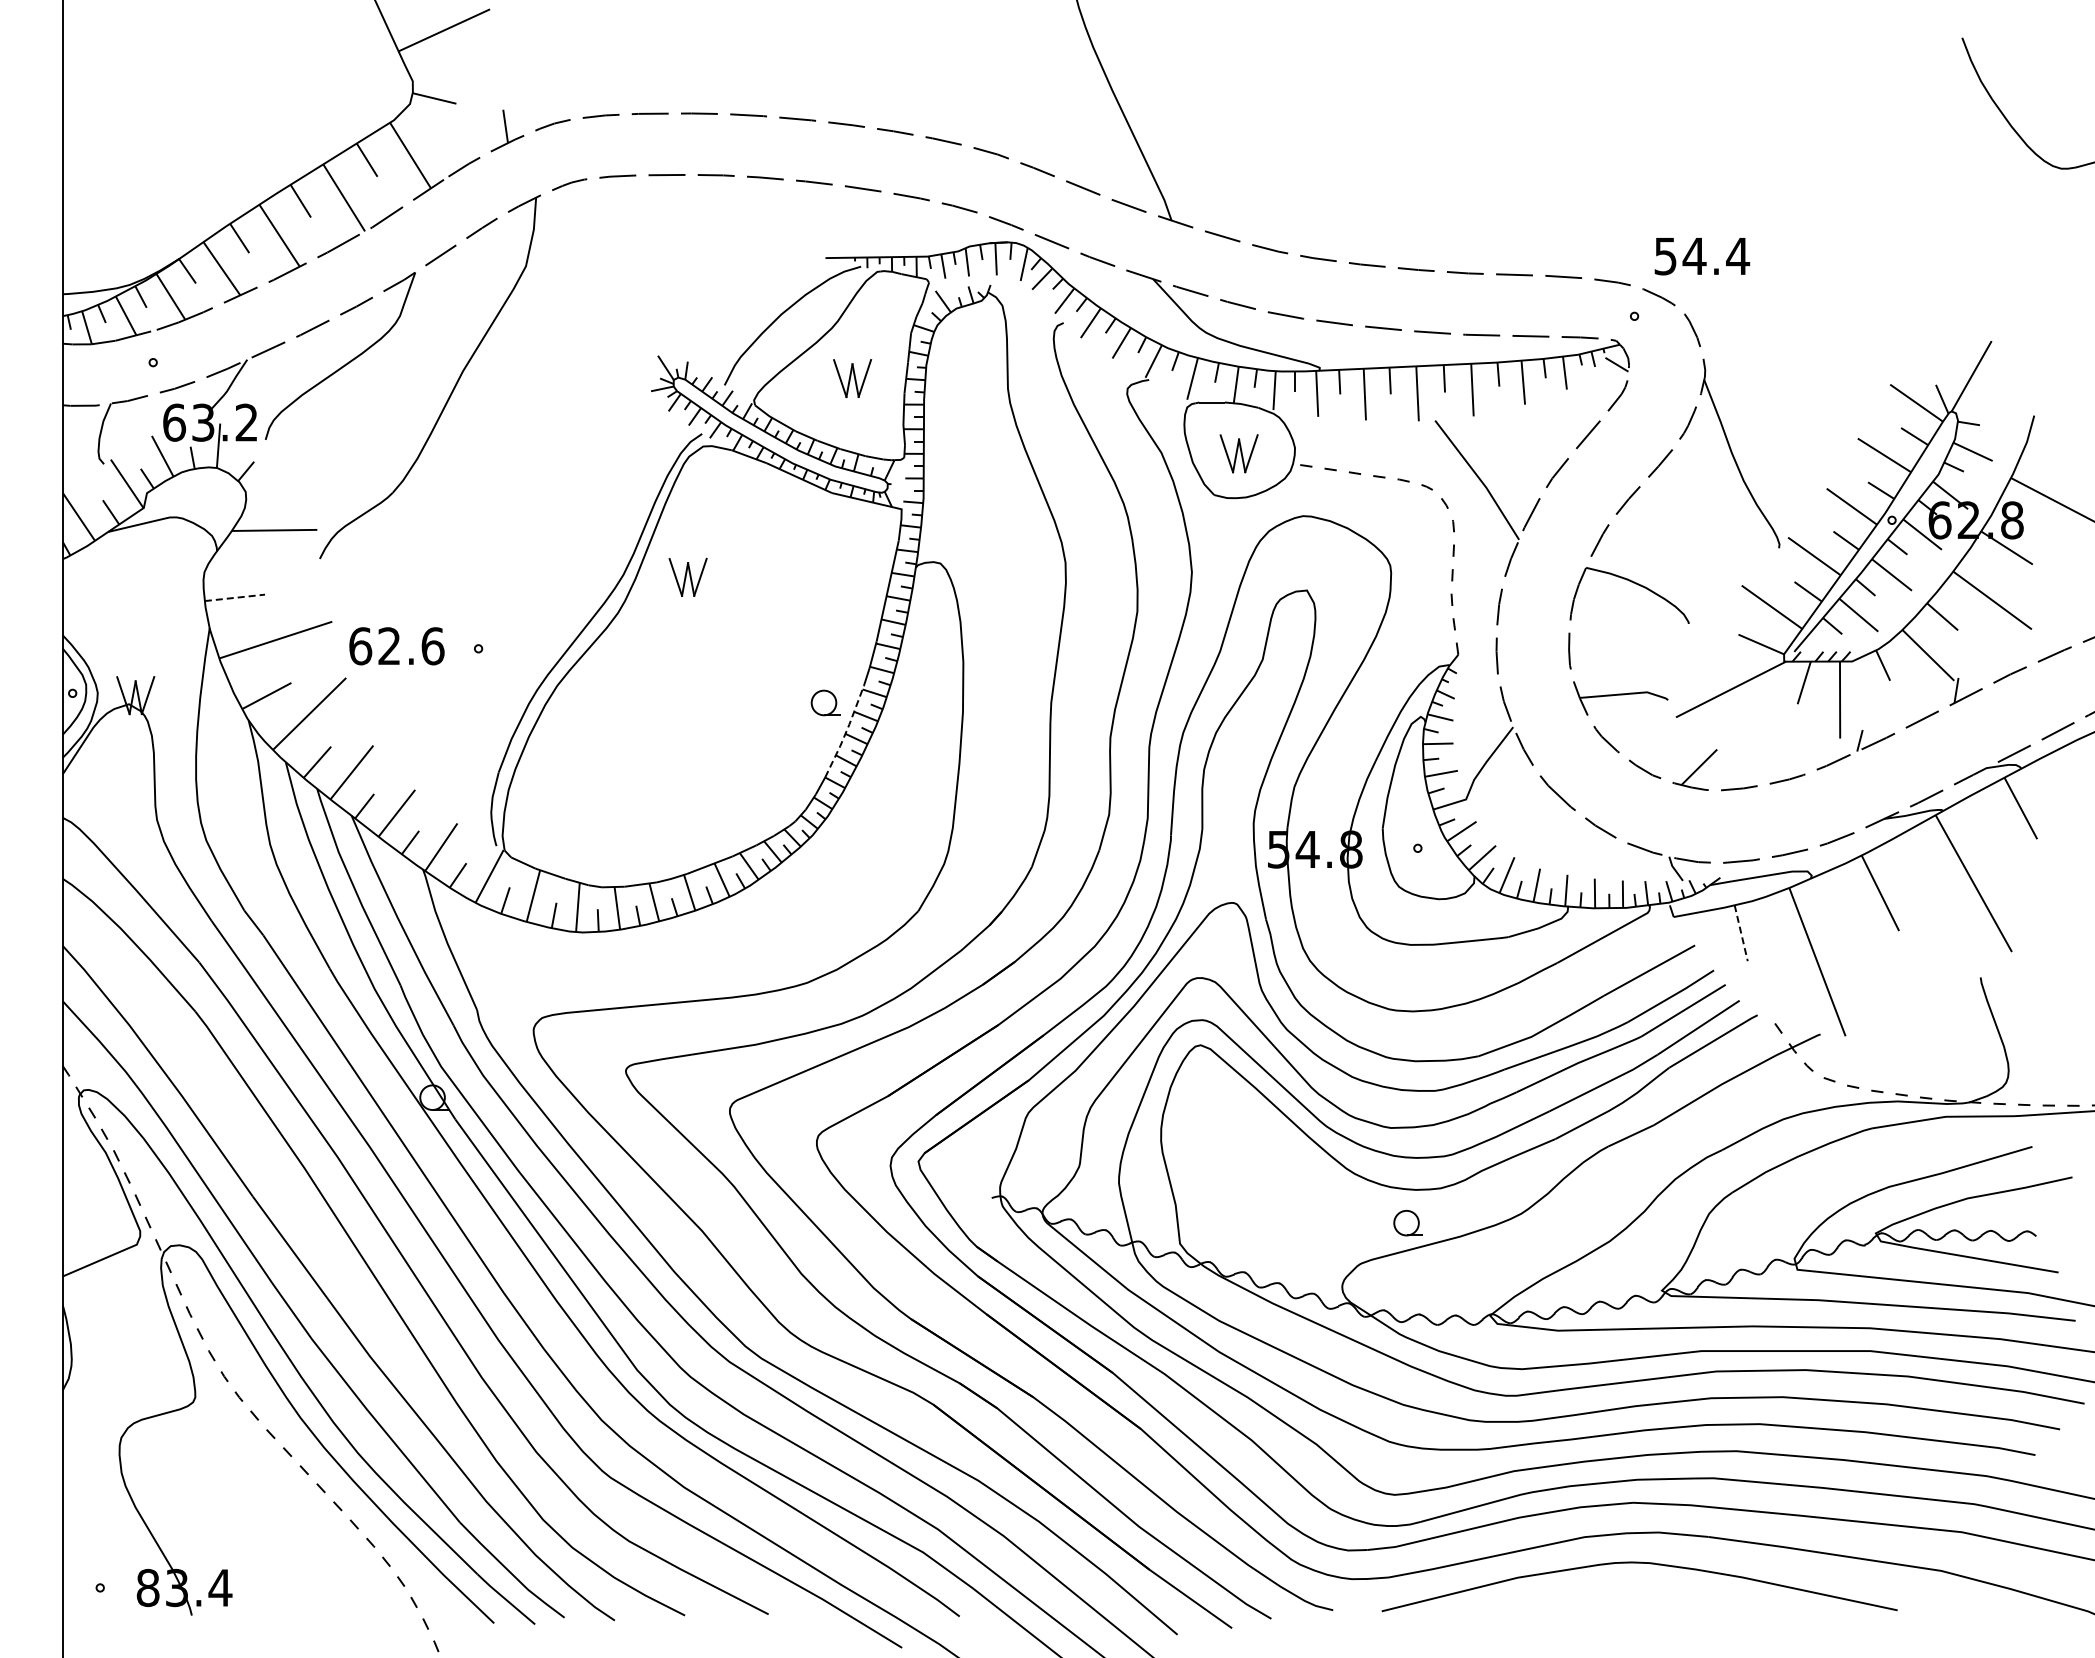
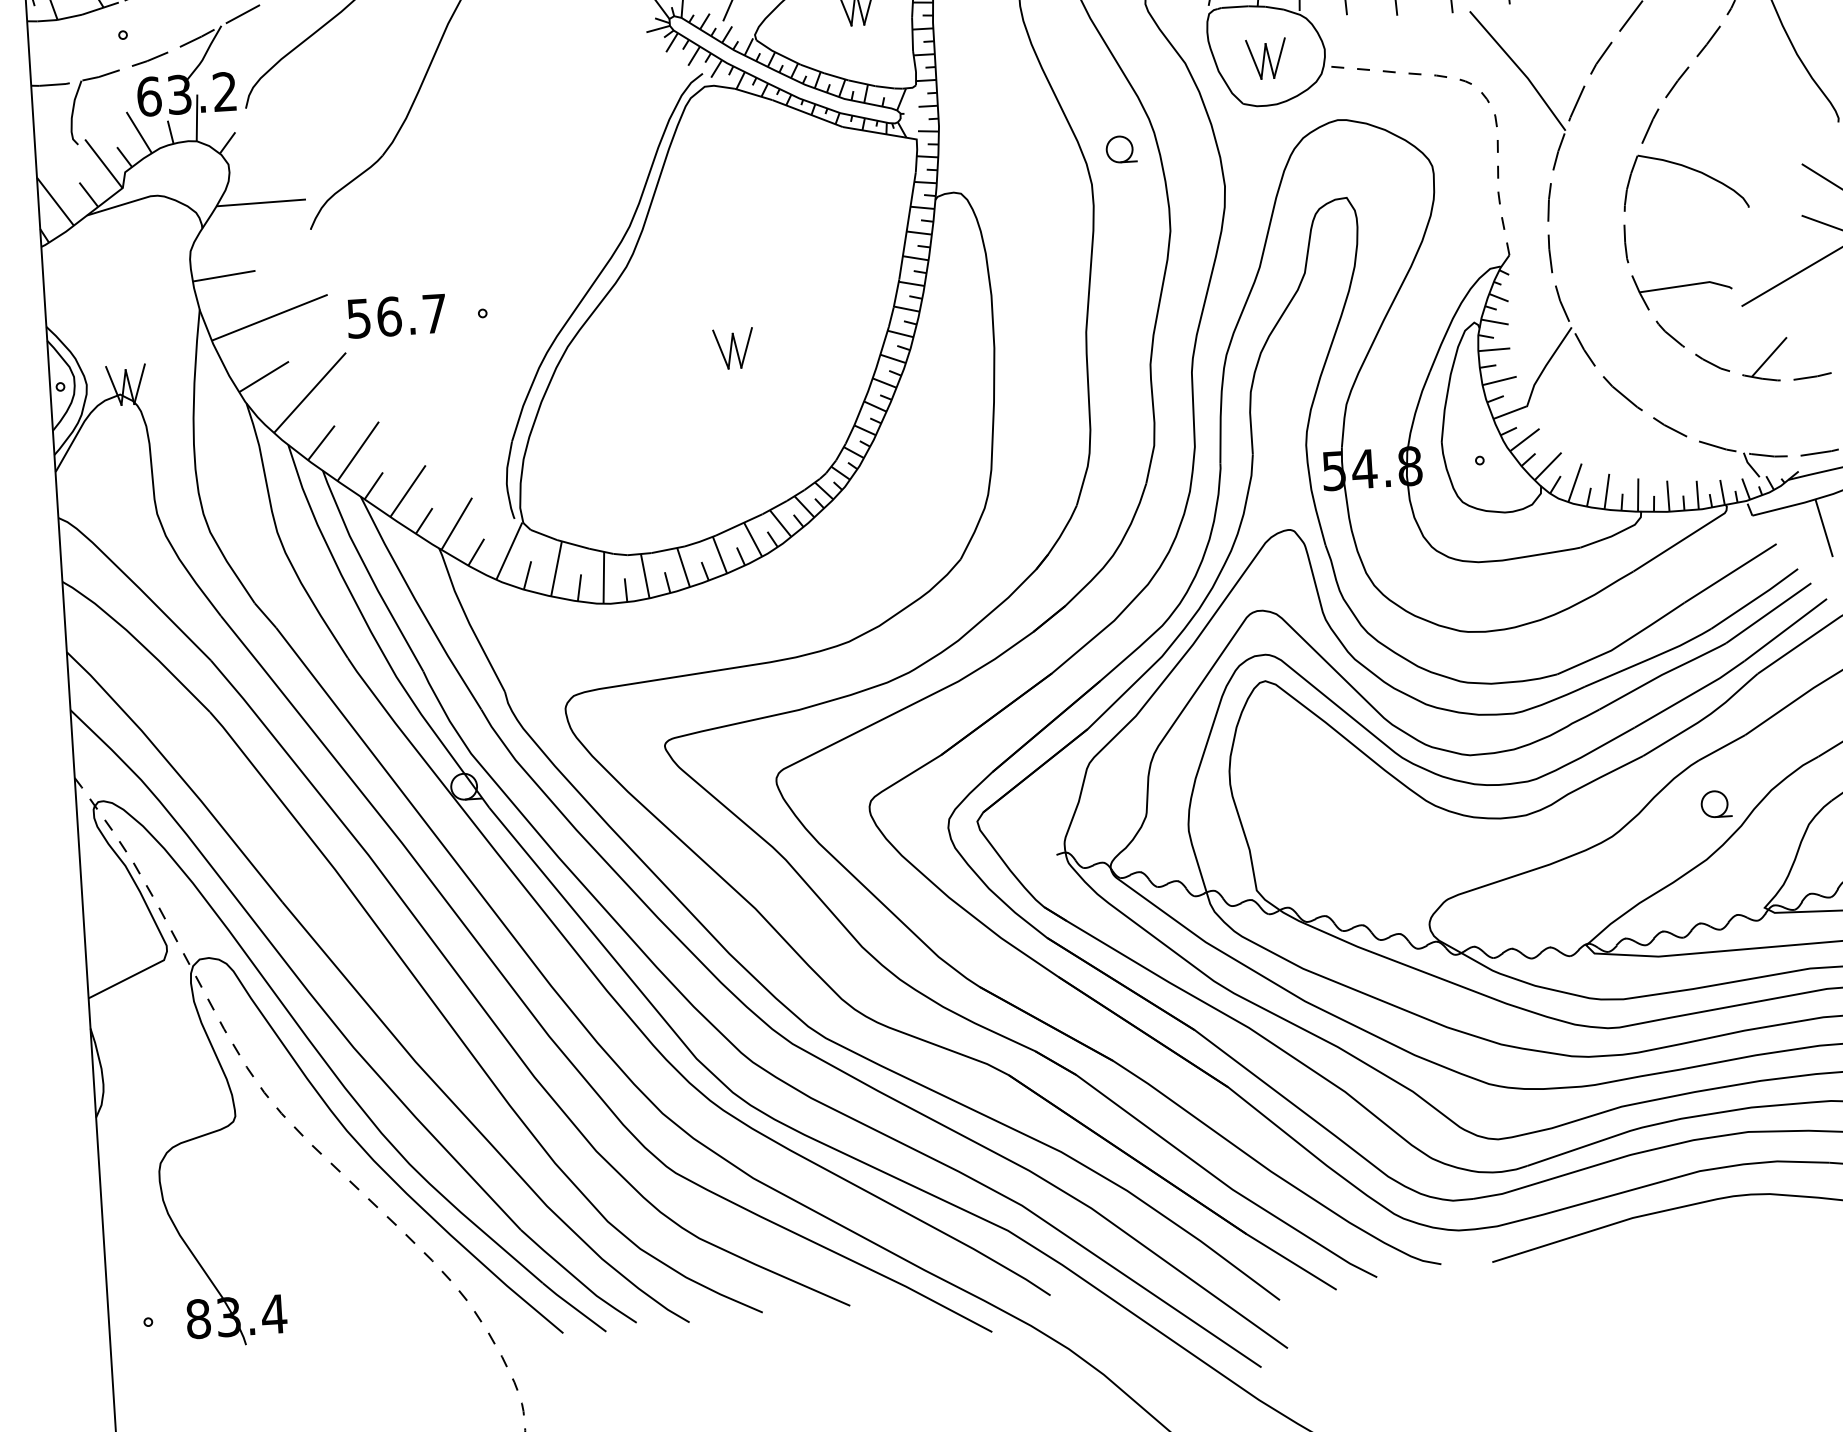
part: (687, 576) -> (733, 347), moved
line: (235, 597) -> (224, 275), dashed -> solid
text: (396, 646) -> (396, 316), 62.6 -> 56.7
part: (825, 702) -> (1121, 148), moved
line: (846, 731) -> (873, 375), dashed -> solid
line: (1741, 933) -> (1824, 528), dashed -> solid
part: (1407, 1223) -> (1715, 804), moved

